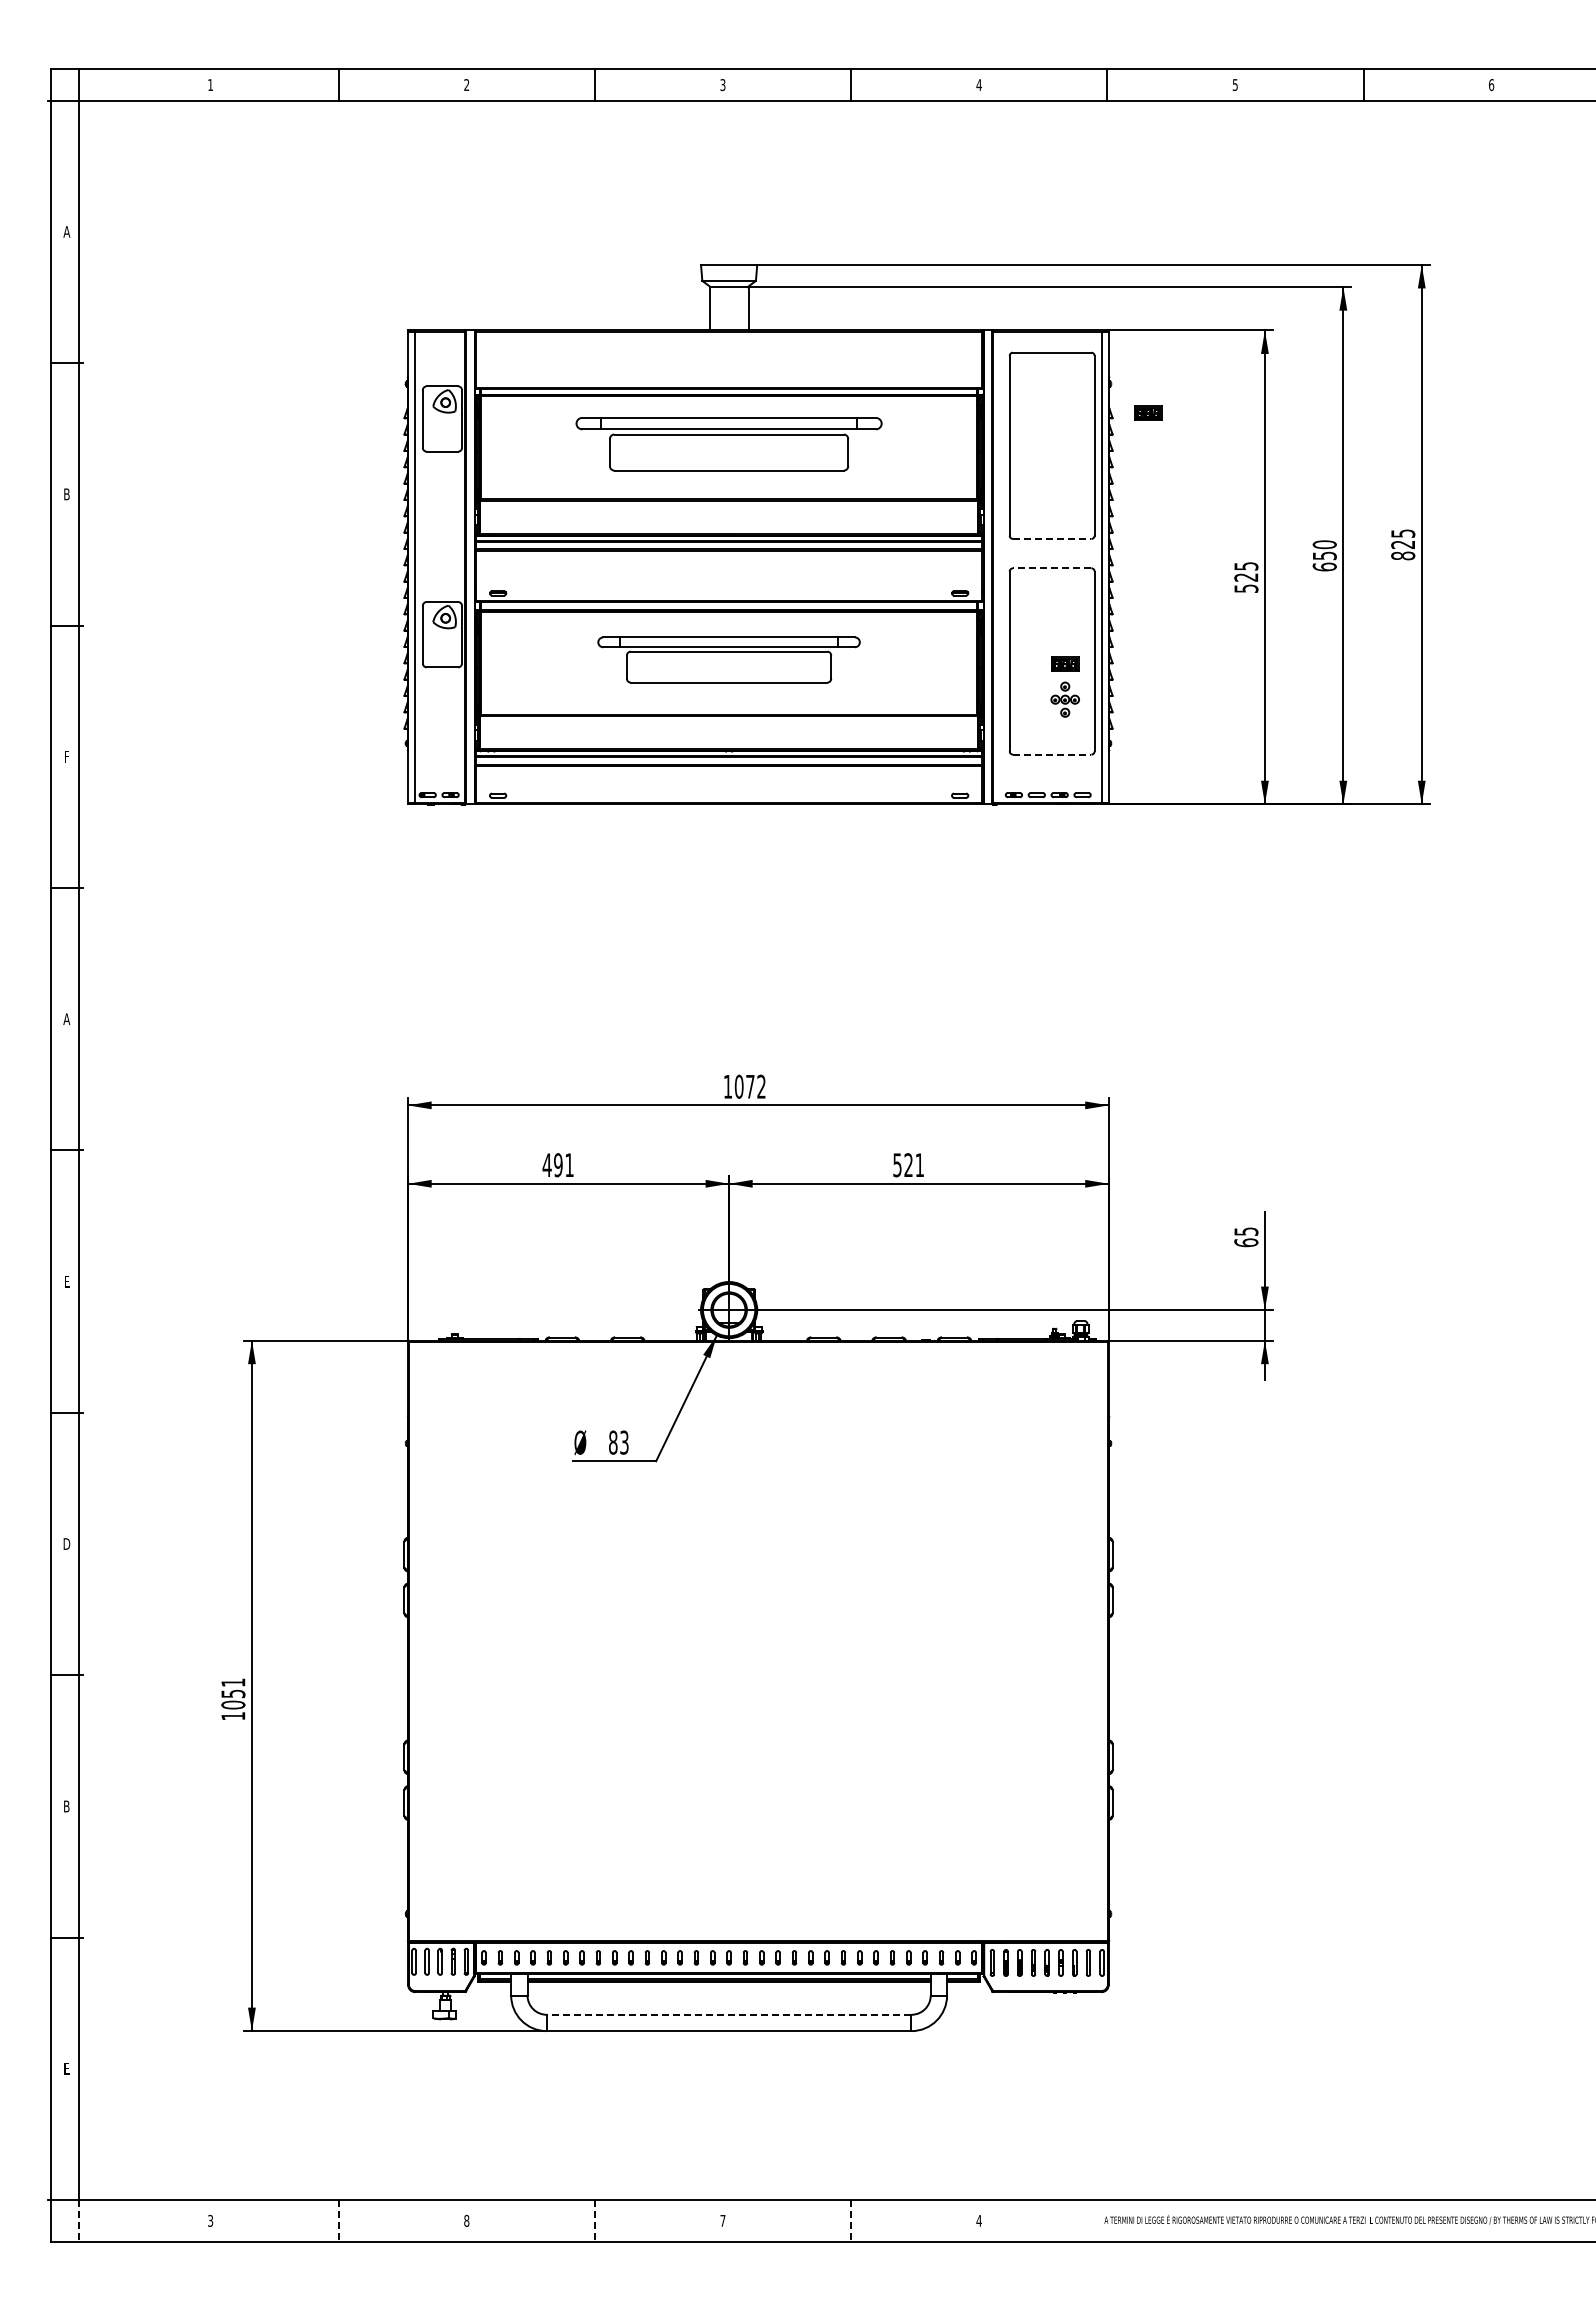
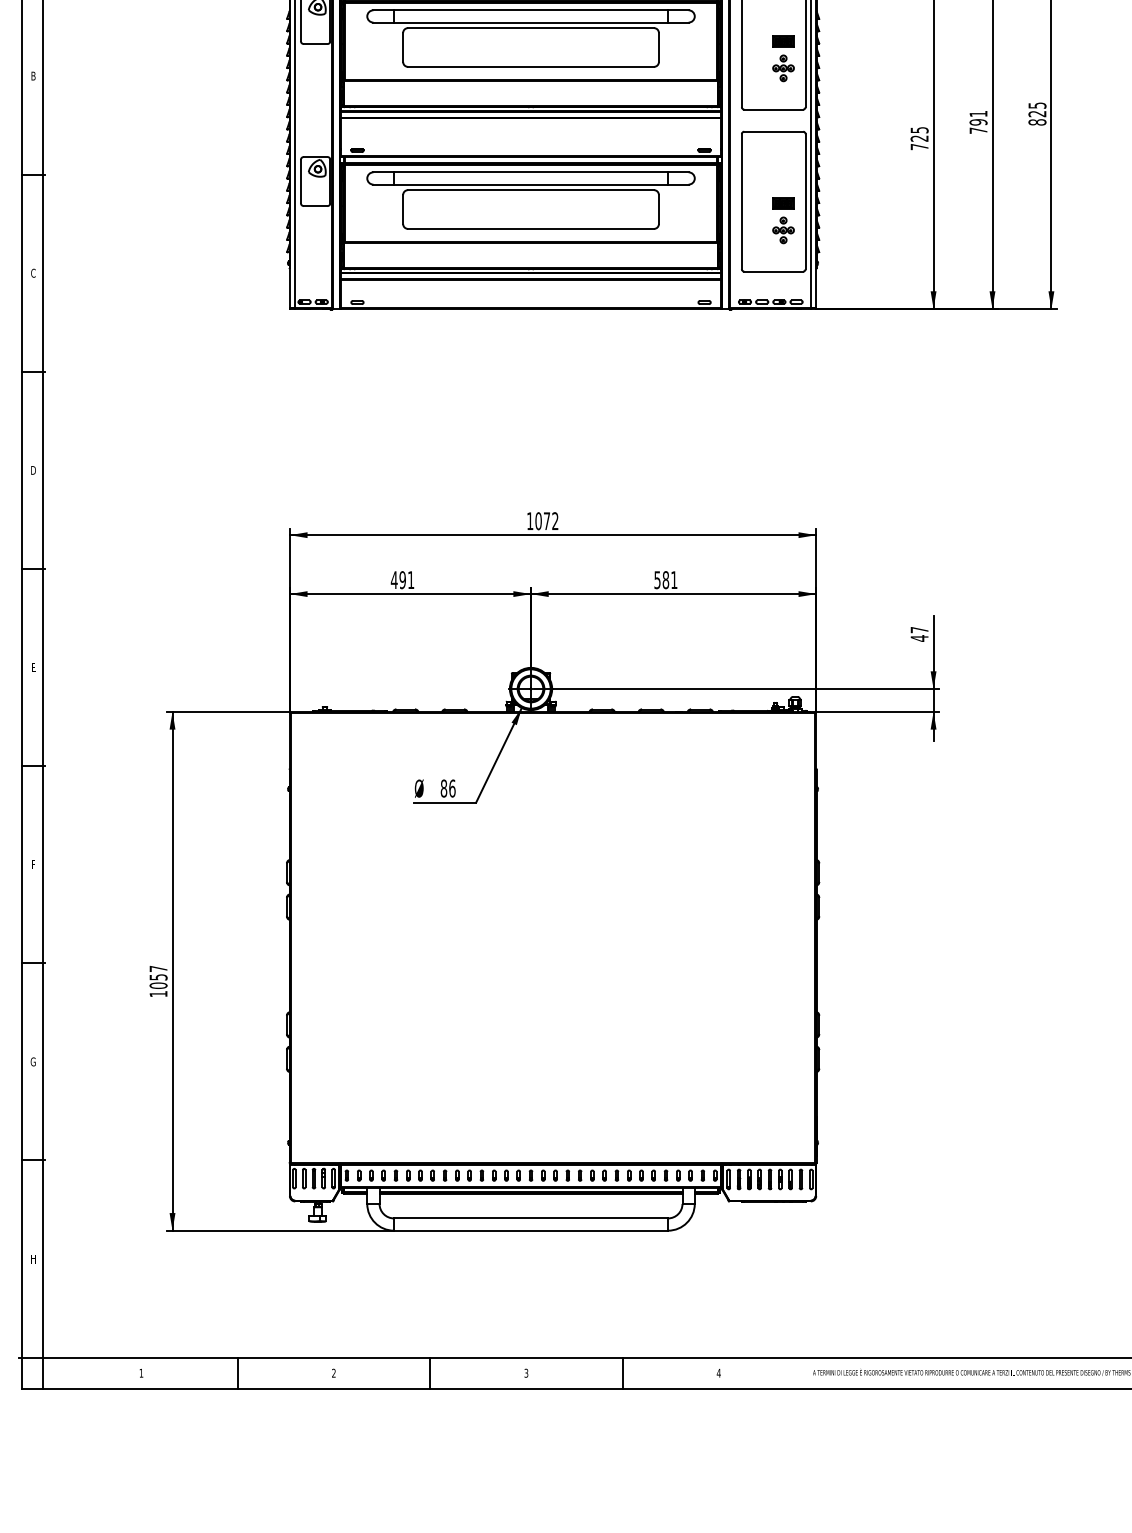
part: (1148, 412) -> (783, 40), moved
part: (728, 443) -> (530, 37), size x1.43
part: (1064, 484) -> (782, 68), added
line: (1052, 538) -> (773, 109), dashed -> solid
text: (1324, 555) -> (978, 122), 650 -> 791
line: (1051, 568) -> (773, 131), dashed -> solid
text: (1246, 588) -> (919, 146), 525 -> 725
part: (728, 659) -> (530, 200), size x1.67
line: (1052, 754) -> (773, 271), dashed -> solid
text: (66, 756) -> (33, 273), F -> C
text: (66, 1018) -> (33, 469), A -> D
text: (908, 1165) -> (665, 580), 521 -> 581
text: (1246, 1237) -> (919, 634), 65 -> 47
text: (624, 1442) -> (452, 788), 83 -> 86
text: (66, 1543) -> (33, 864), D -> F
text: (233, 1682) -> (158, 968), 1051 -> 1057
text: (66, 1806) -> (33, 1061), B -> G
line: (728, 2014) -> (530, 1218), dashed -> solid
text: (67, 2068) -> (33, 1258), E -> H
line: (79, 2220) -> (42, 1372), dashed -> solid
text: (210, 2220) -> (141, 1372), 3 -> 1
line: (338, 2220) -> (237, 1372), dashed -> solid
text: (466, 2220) -> (333, 1372), 8 -> 2
line: (594, 2220) -> (429, 1372), dashed -> solid
text: (722, 2220) -> (526, 1372), 7 -> 3
line: (851, 2220) -> (622, 1372), dashed -> solid

